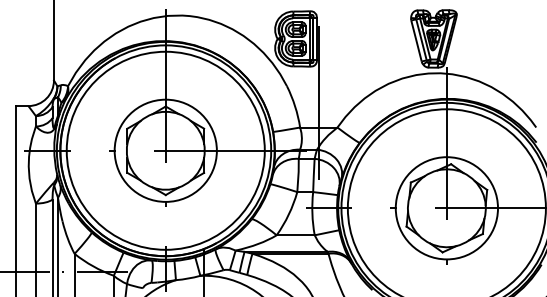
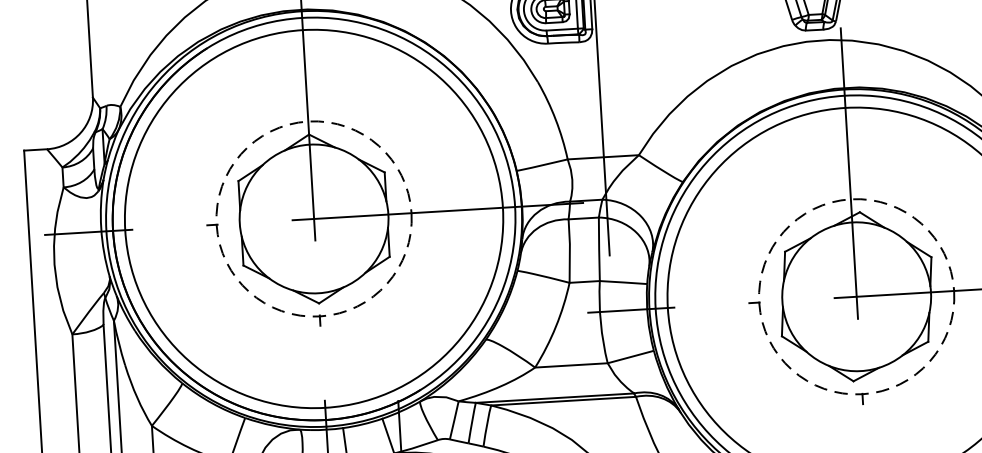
circle: (165, 150) -> (313, 218), solid -> dashed
circle: (446, 208) -> (855, 297), solid -> dashed

